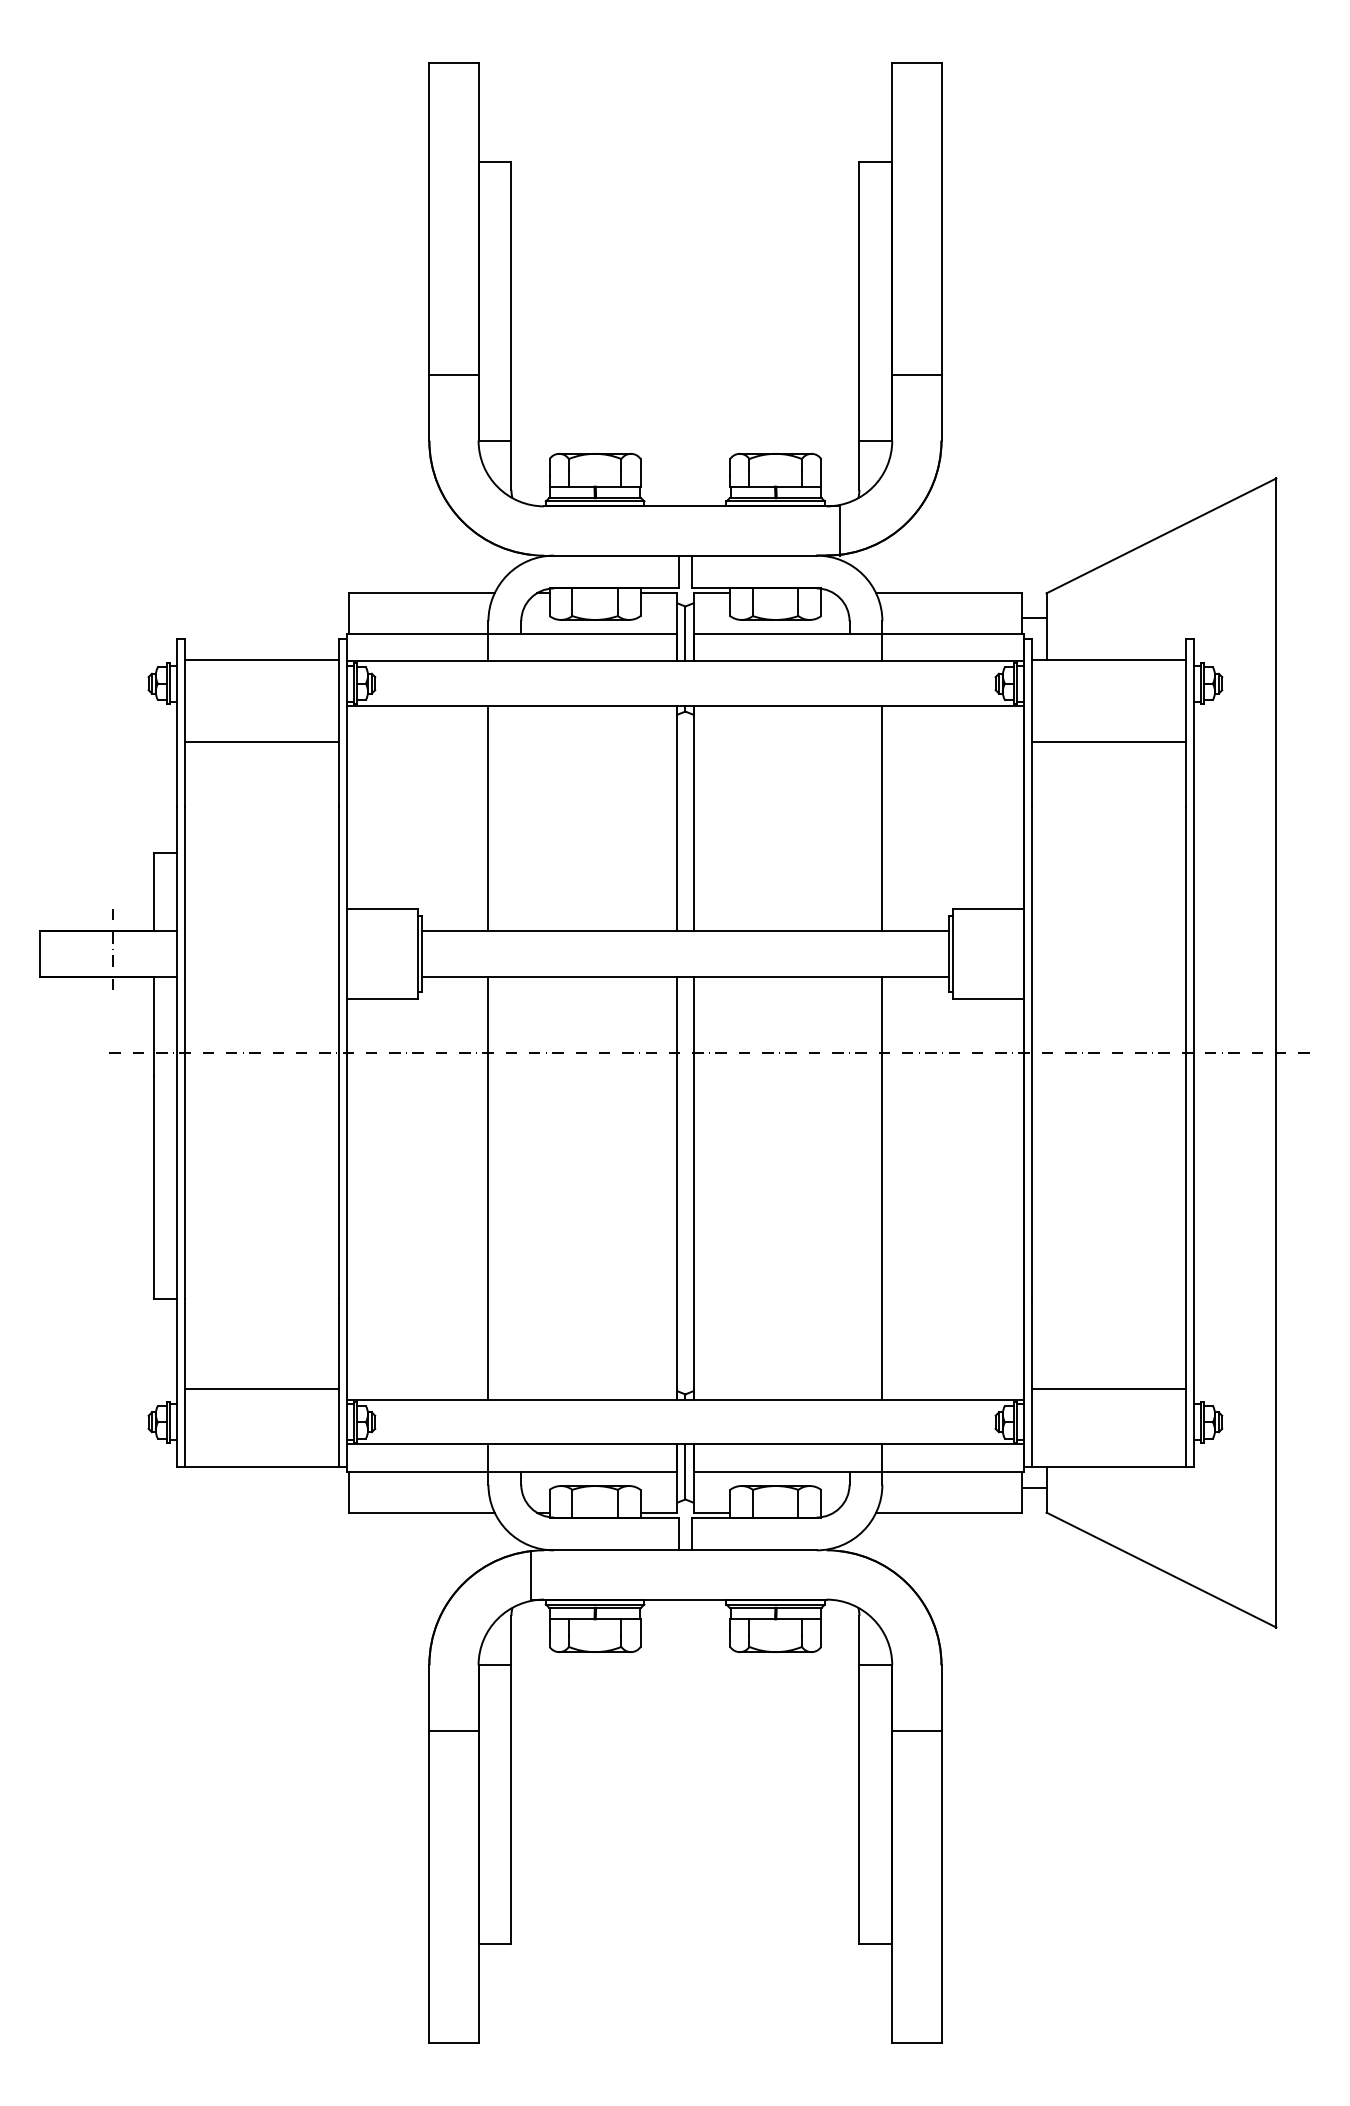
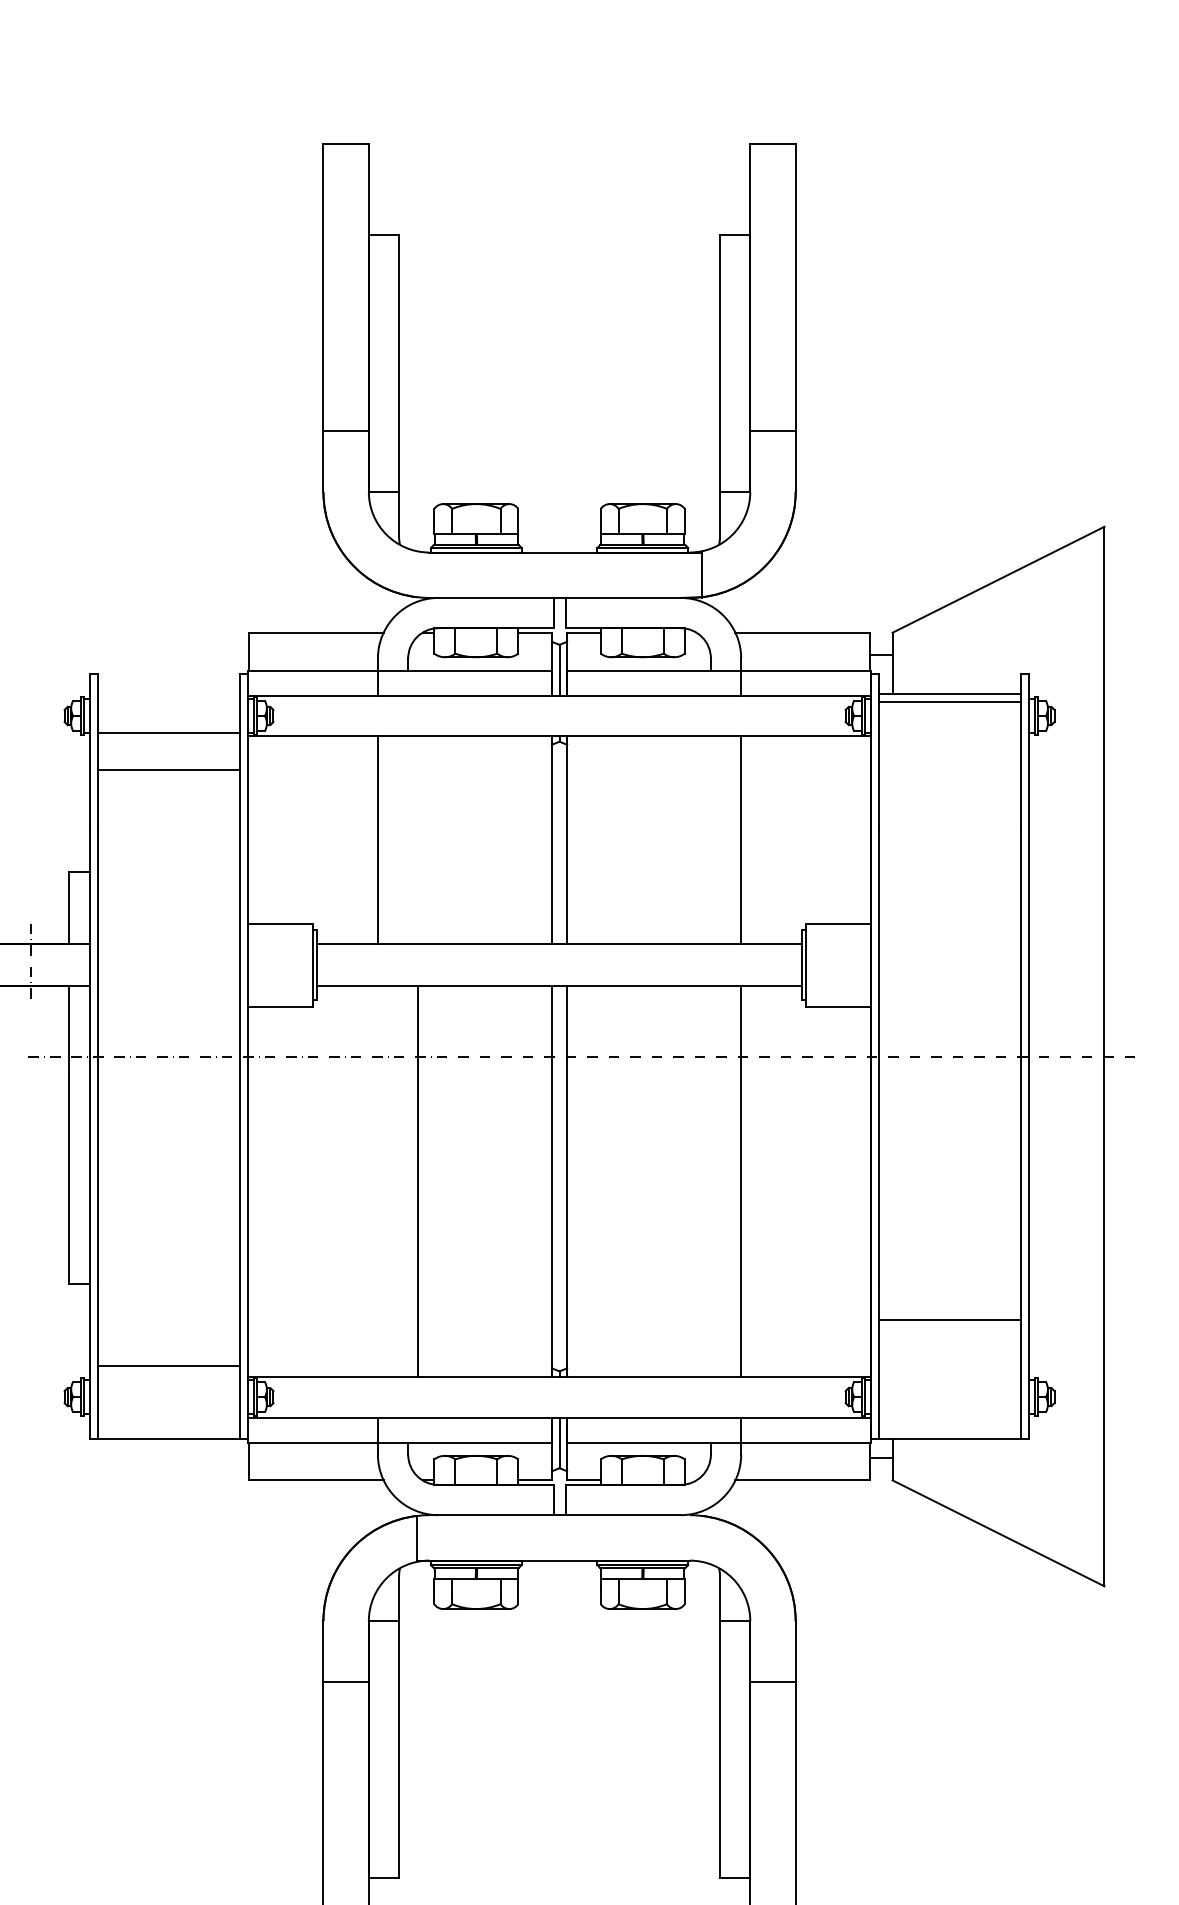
line: (261, 659) -> (168, 732), moved
line: (1108, 741) -> (949, 702), moved
line: (488, 1188) -> (417, 1181), moved
line: (1108, 1388) -> (949, 1319), moved

